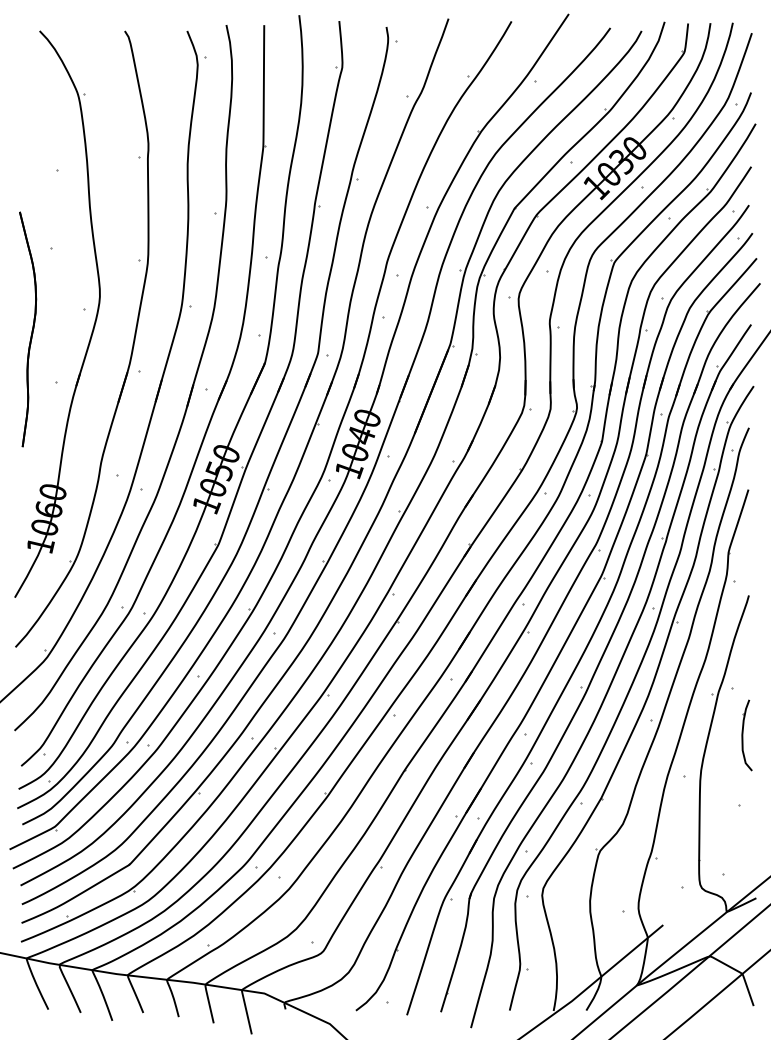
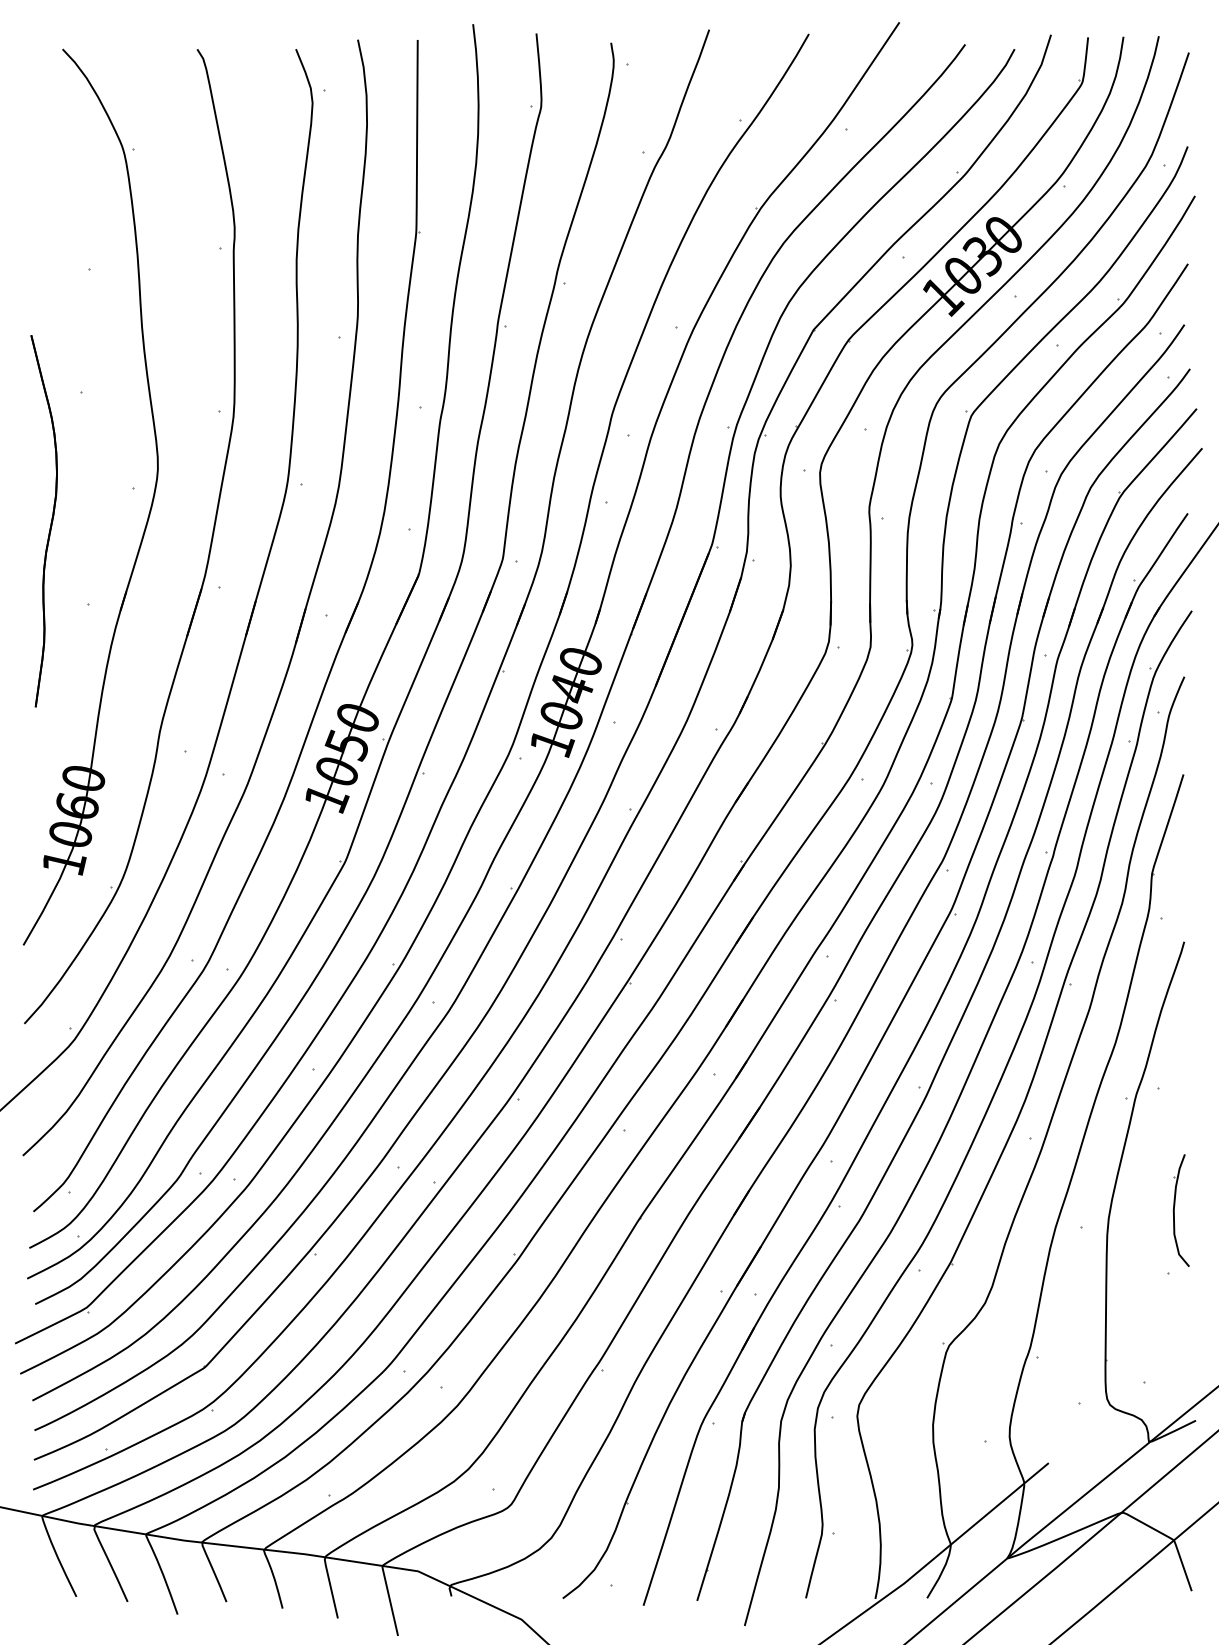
part: (746, 735) -> (1180, 1210), moved

